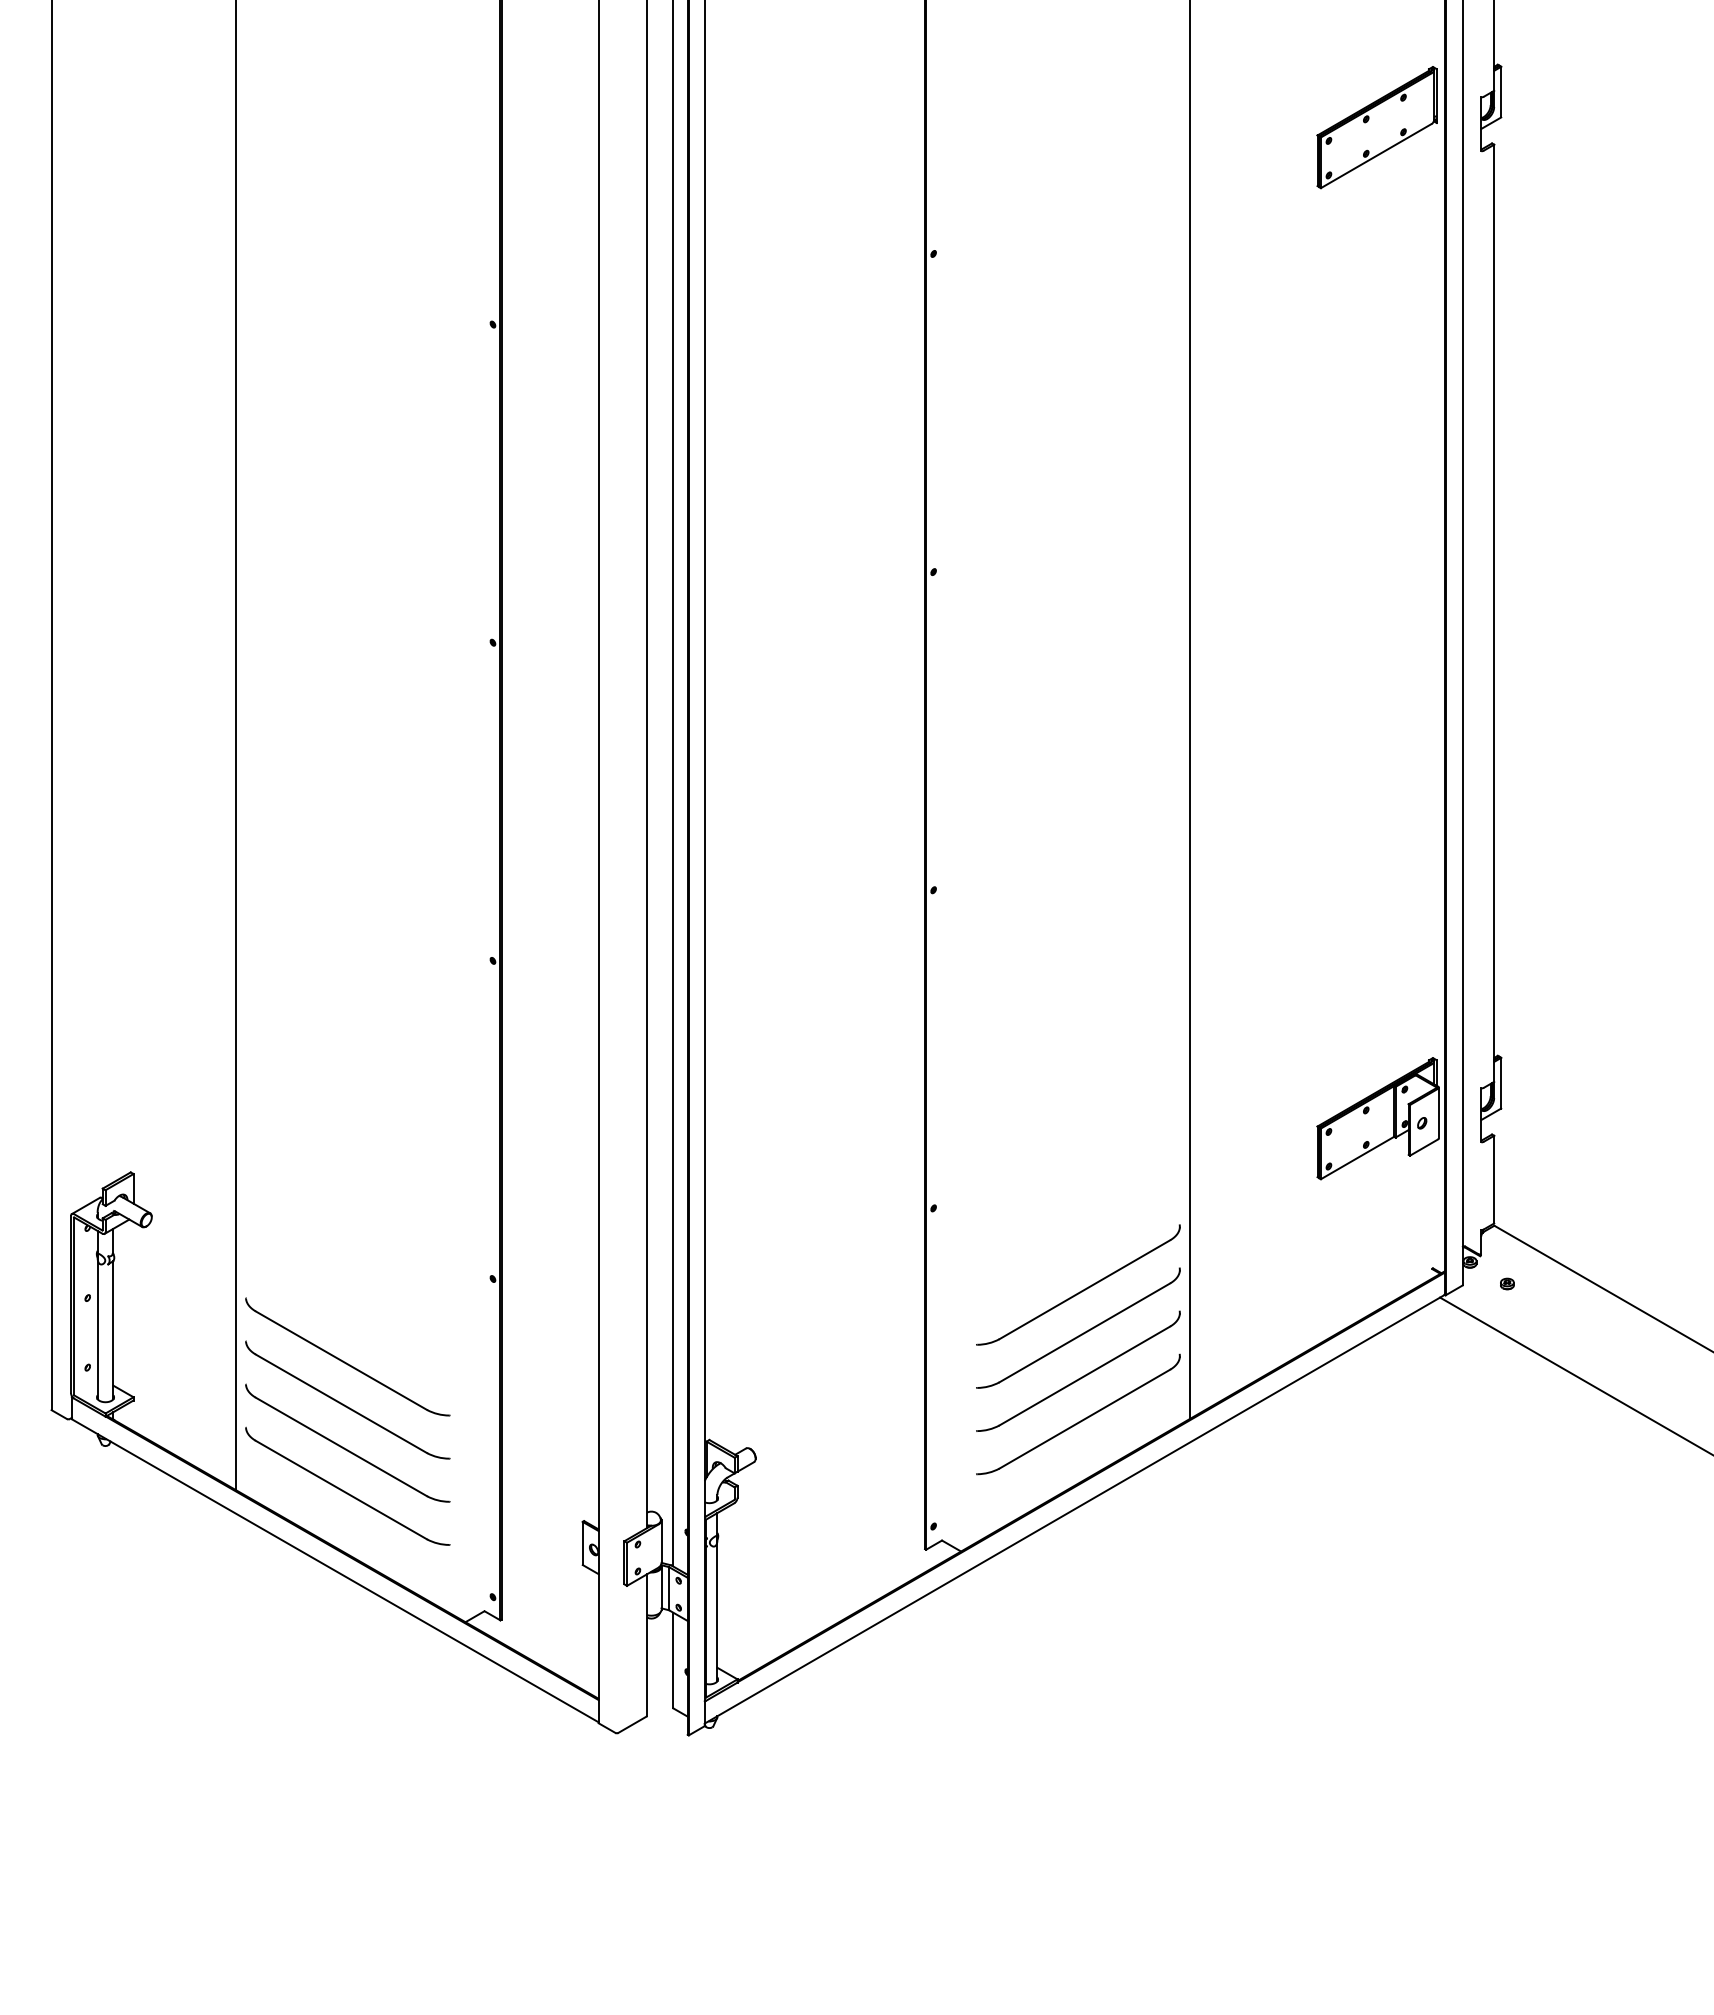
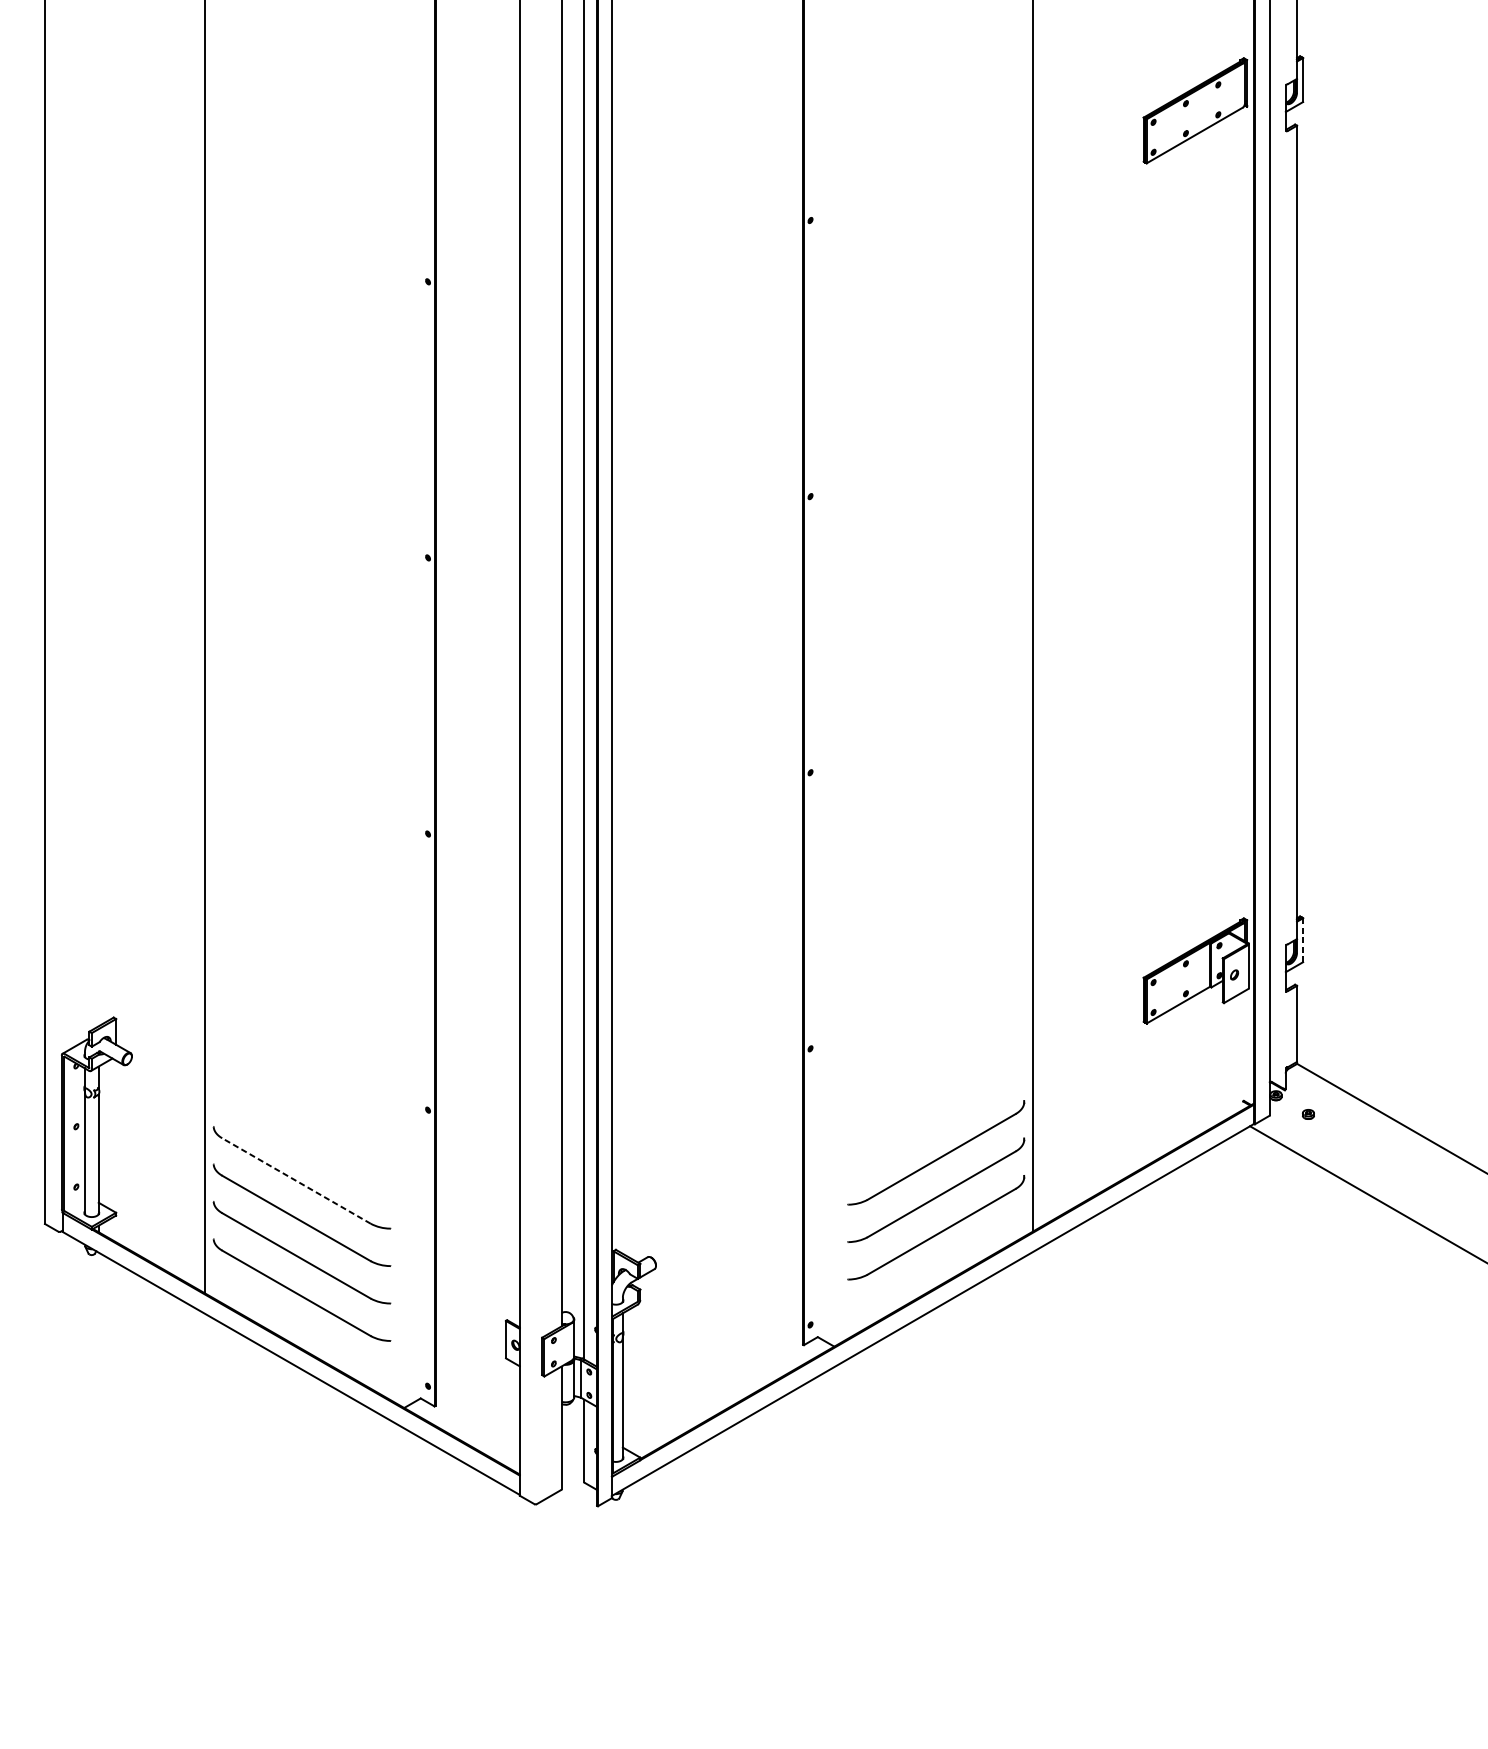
line: (1501, 1082) -> (1303, 939), solid -> dashed
part: (1081, 1290) -> (938, 1120), removed
line: (341, 1360) -> (296, 1180), solid -> dashed

